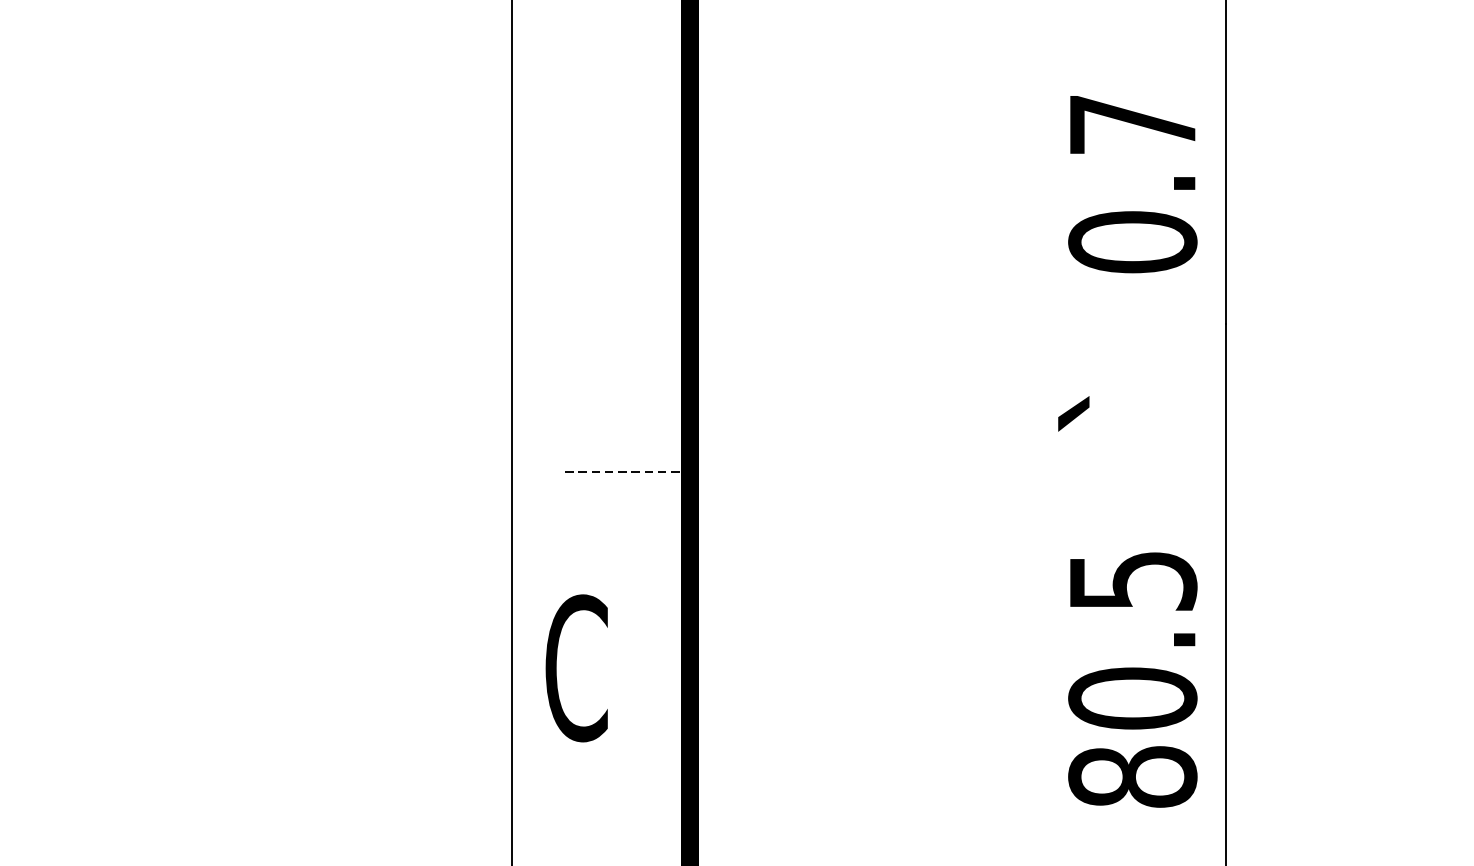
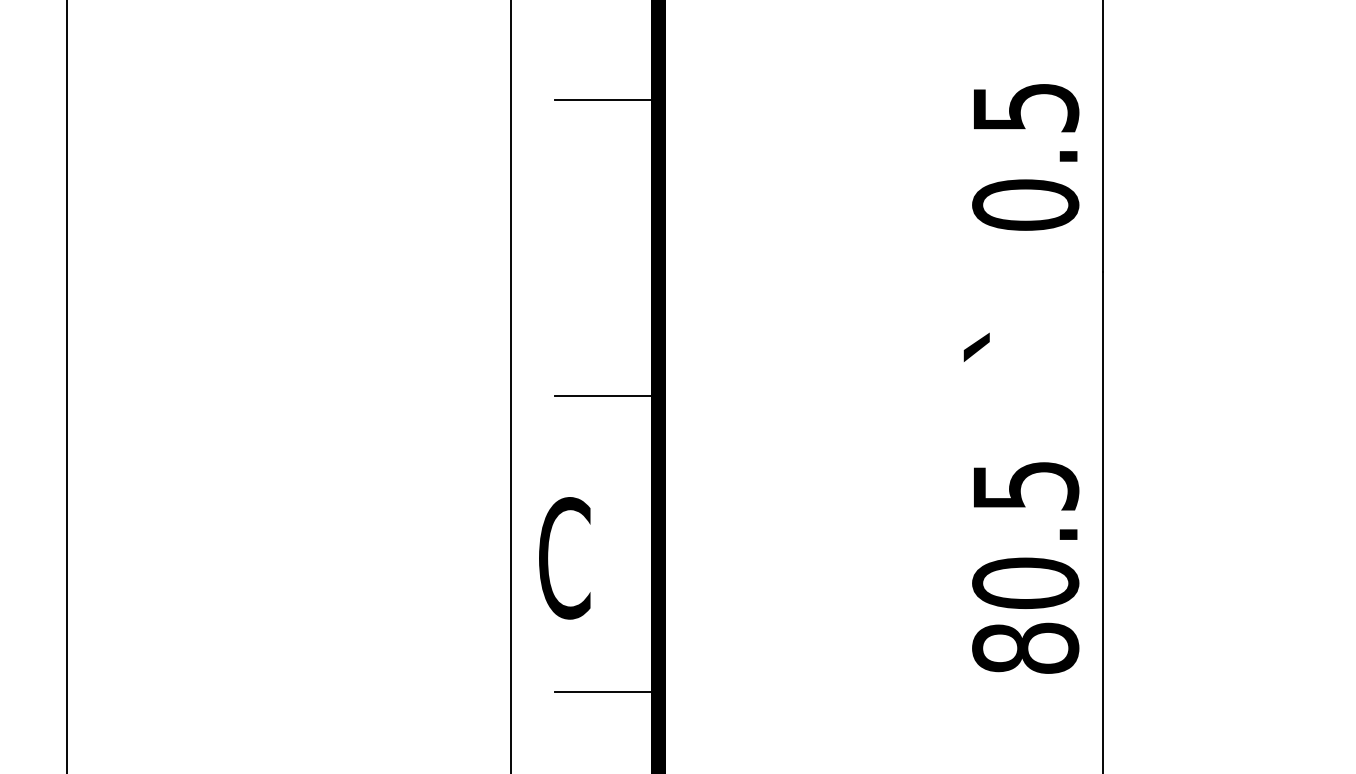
line: (627, 116) -> (606, 100), added
text: (1133, 124) -> (1026, 107), 0.7 -> 0.5
line: (627, 471) -> (606, 395), dashed -> solid
line: (627, 829) -> (606, 691), added

